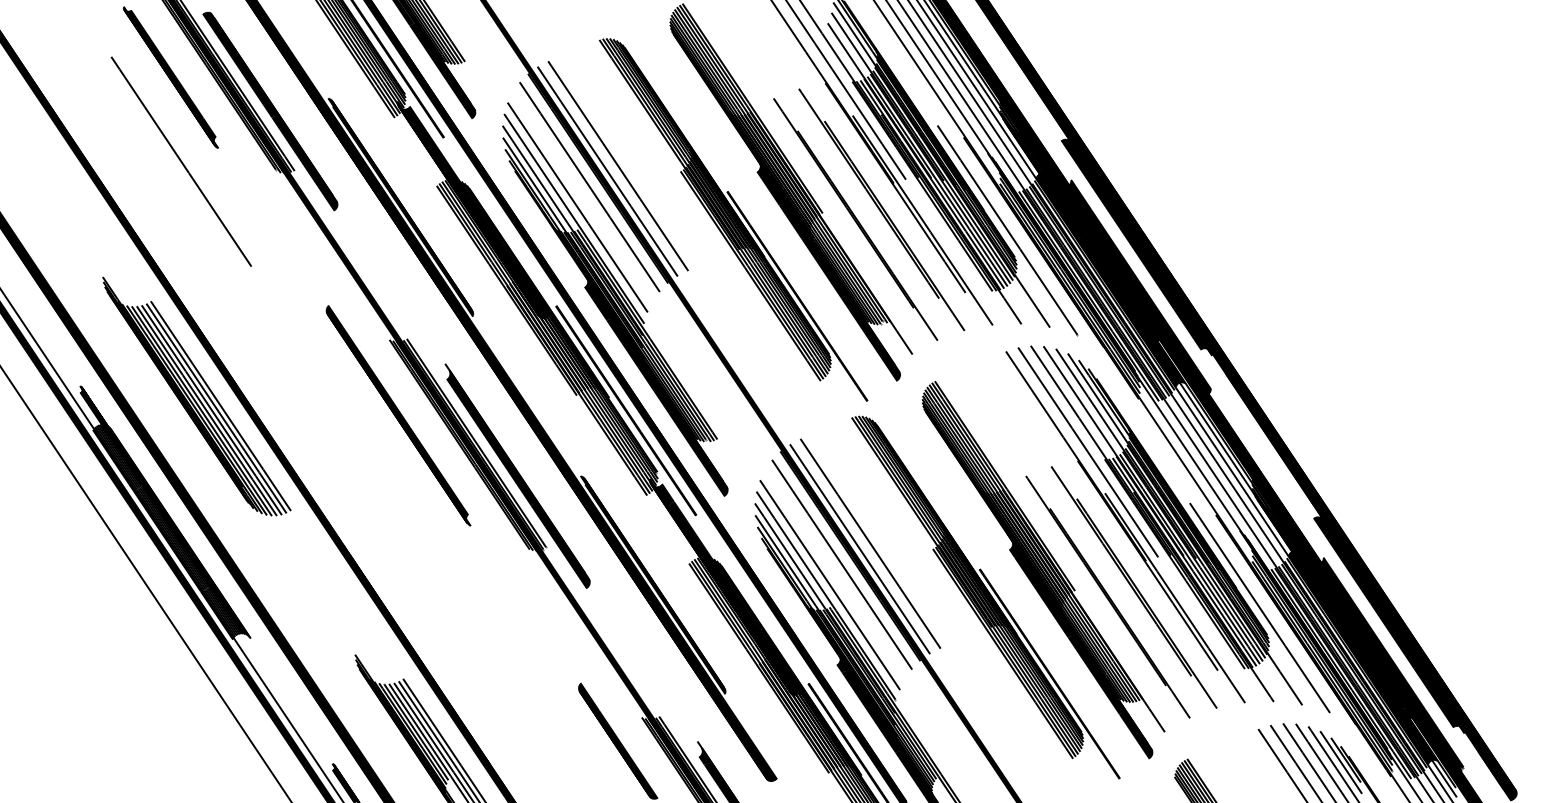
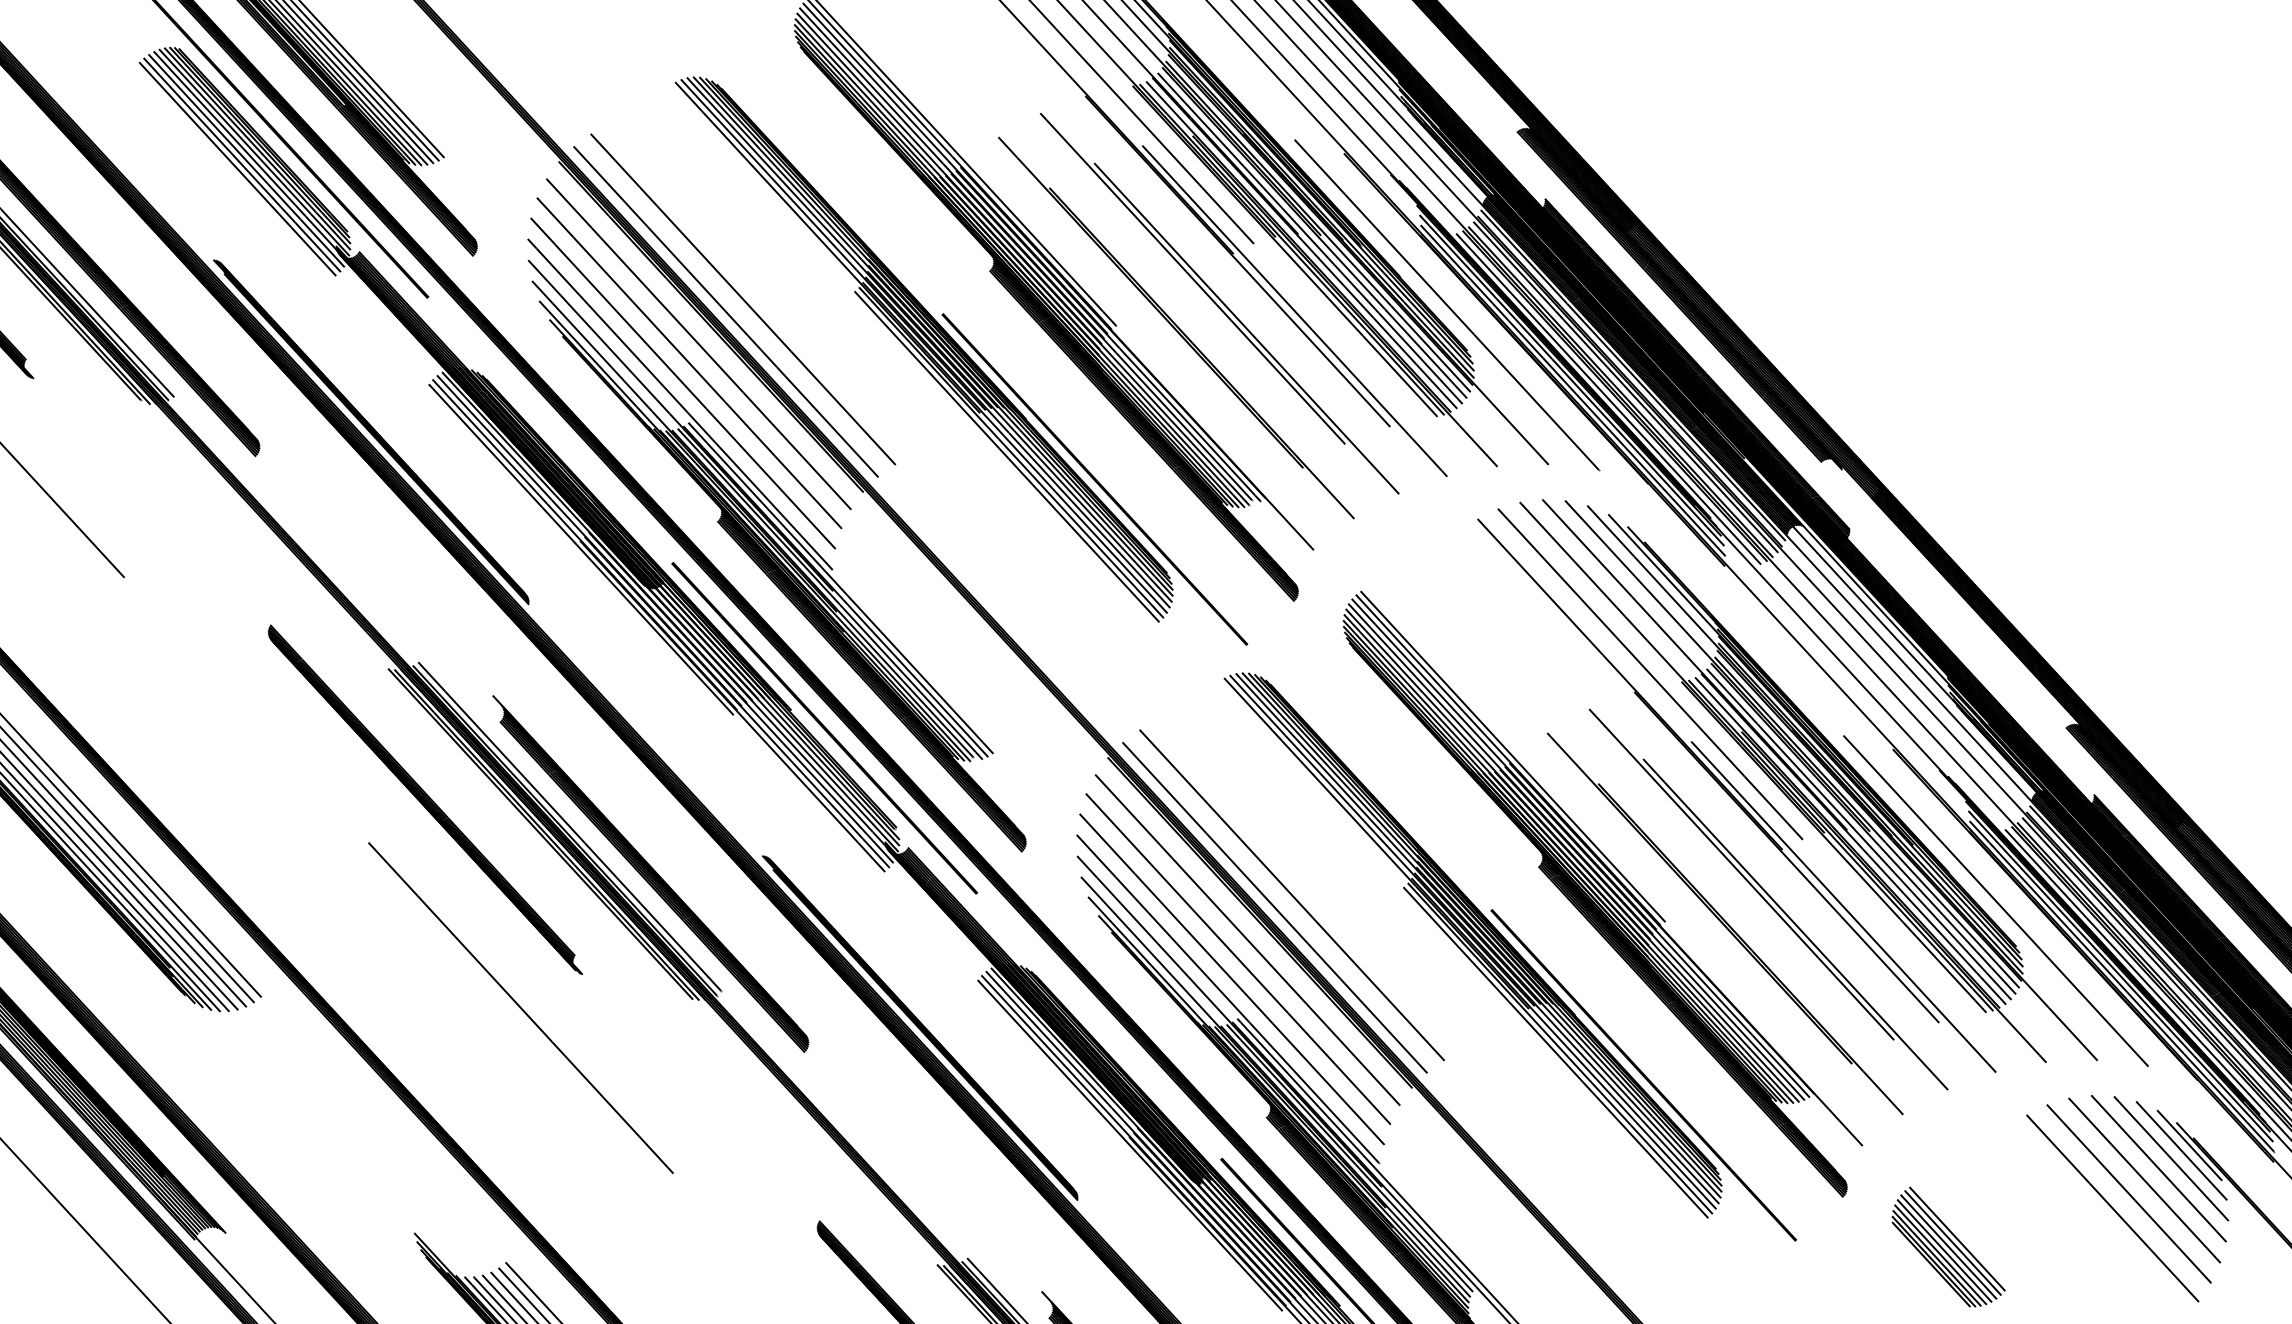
line: (582, 196) -> (688, 362), added
line: (433, 539) -> (520, 1008), added
line: (834, 574) -> (1236, 959), added

